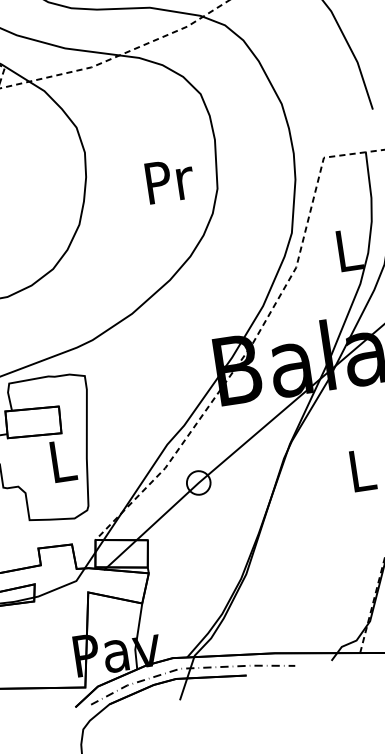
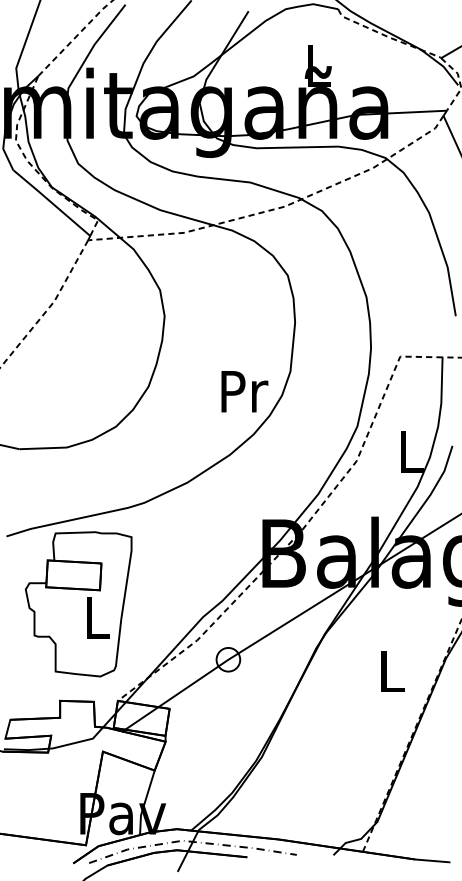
text: (169, 180) -> (244, 391), moved

